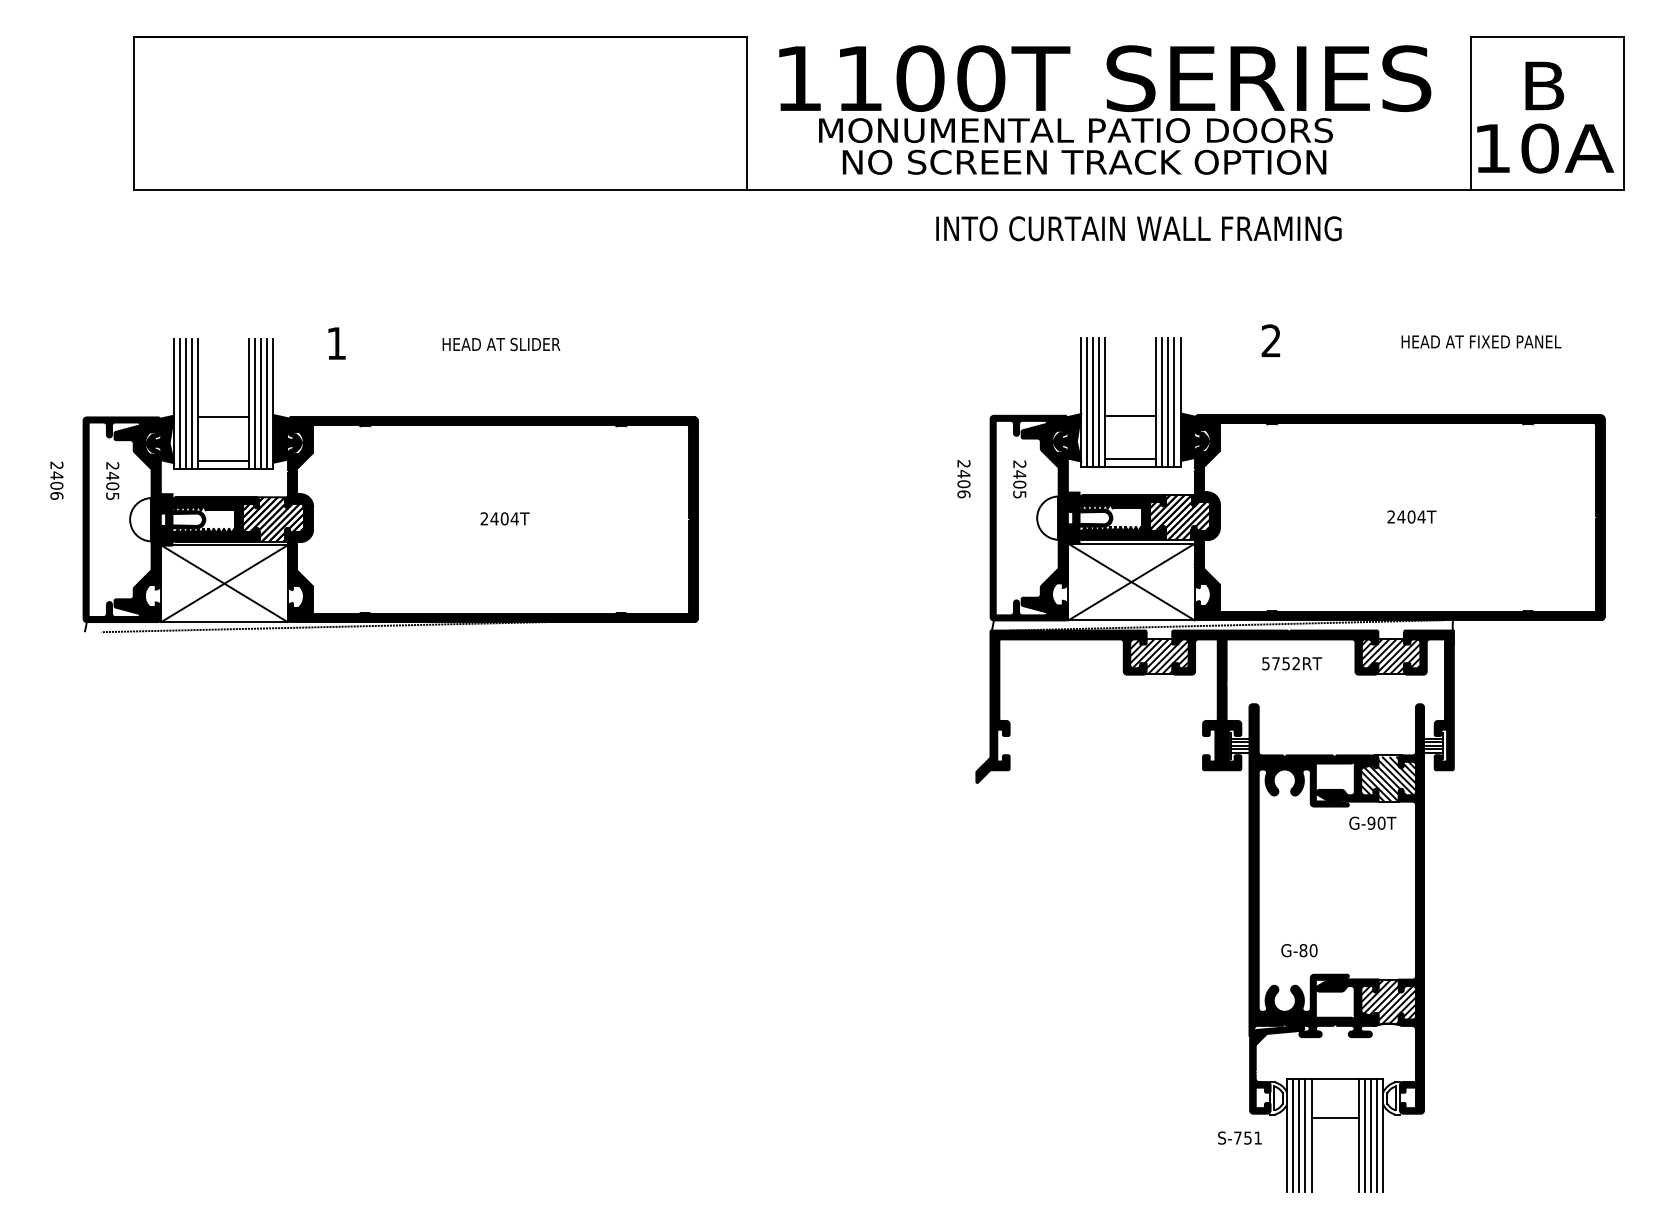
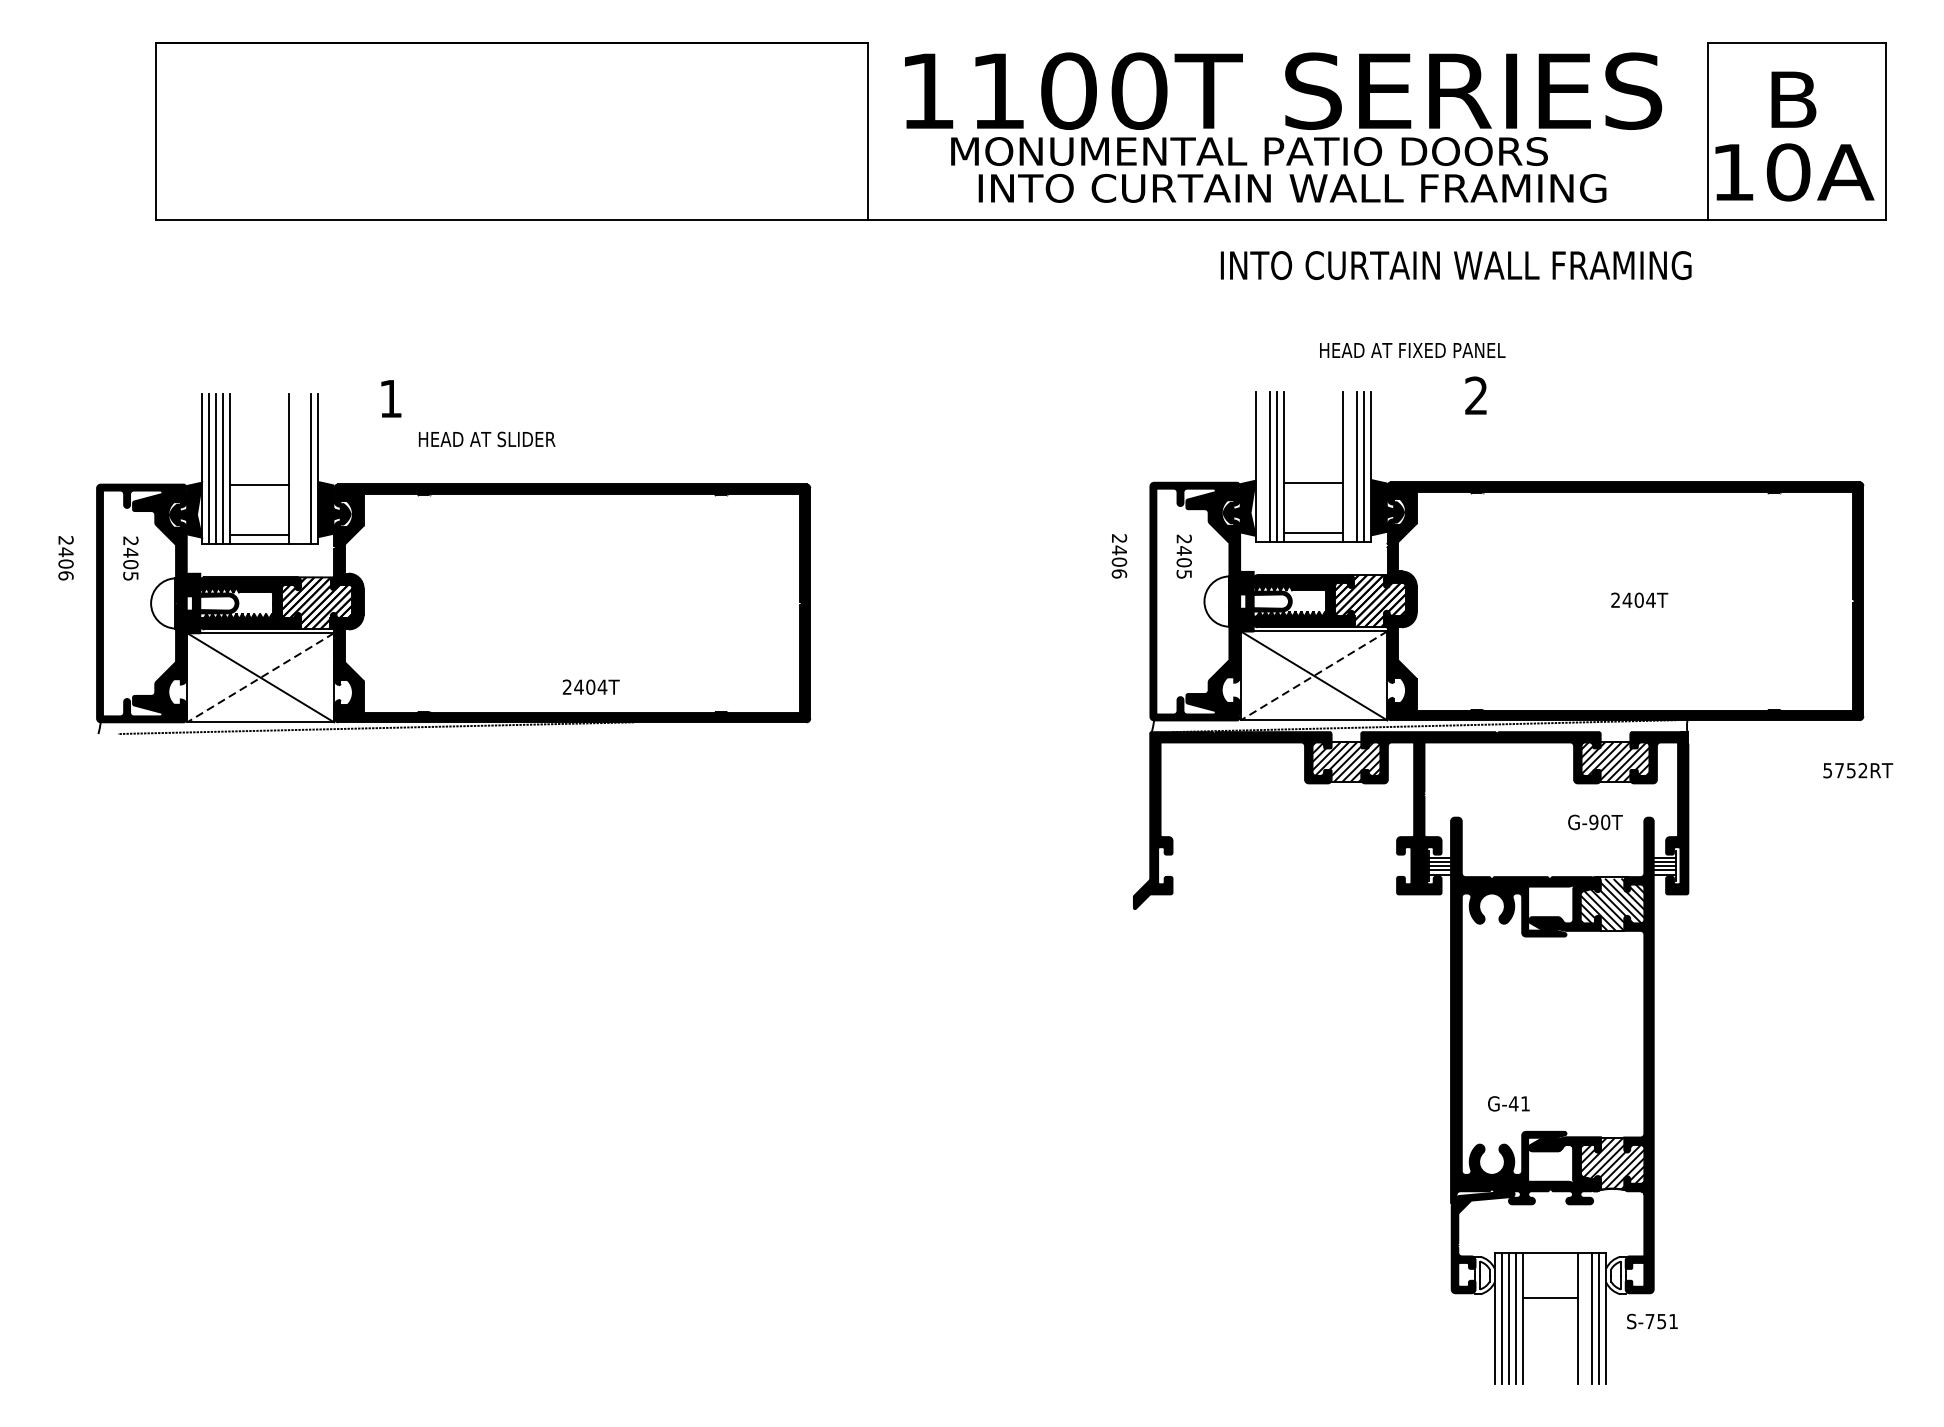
text: (1114, 161) -> (1294, 187), NO SCREEN TRACK OPTION -> INTO CURTAIN WALL FRAMING
text: (1138, 228) -> (1455, 265), moved
text: (1481, 341) -> (1412, 350), moved
text: (501, 344) -> (487, 439), moved
line: (1087, 401) -> (1262, 466), removed
line: (1162, 401) -> (1350, 466), removed
line: (255, 403) -> (296, 468), removed
line: (261, 403) -> (303, 468), removed
text: (504, 518) -> (590, 686), moved
line: (1131, 582) -> (1314, 676), solid -> dashed
line: (224, 583) -> (260, 677), solid -> dashed
text: (1292, 663) -> (1858, 770), moved
text: (1372, 822) -> (1595, 821), moved
text: (1308, 950) -> (1519, 1103), G-80 -> G-41
line: (1364, 1135) -> (1584, 1318), removed
text: (1239, 1137) -> (1651, 1320), moved

